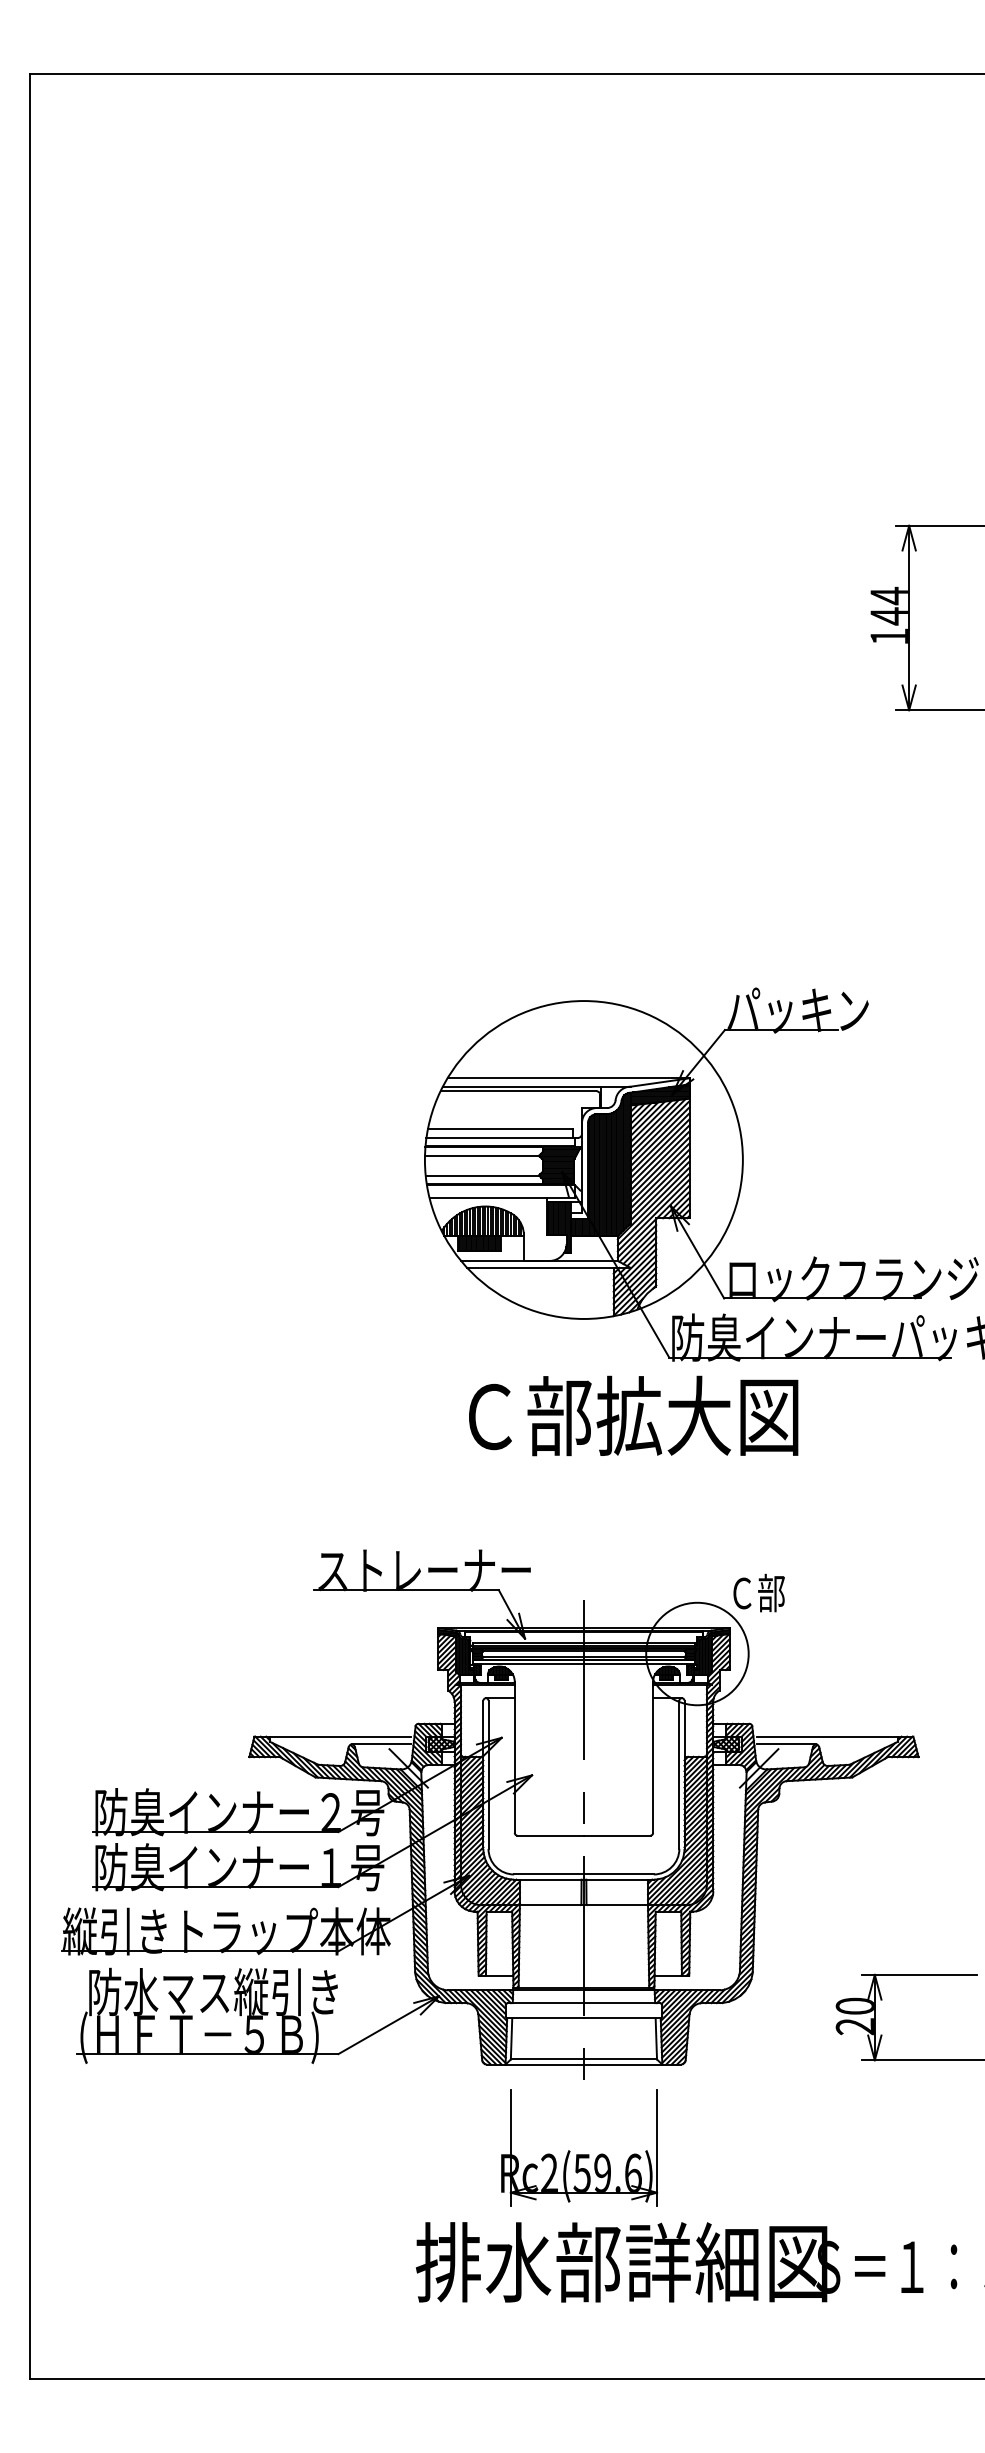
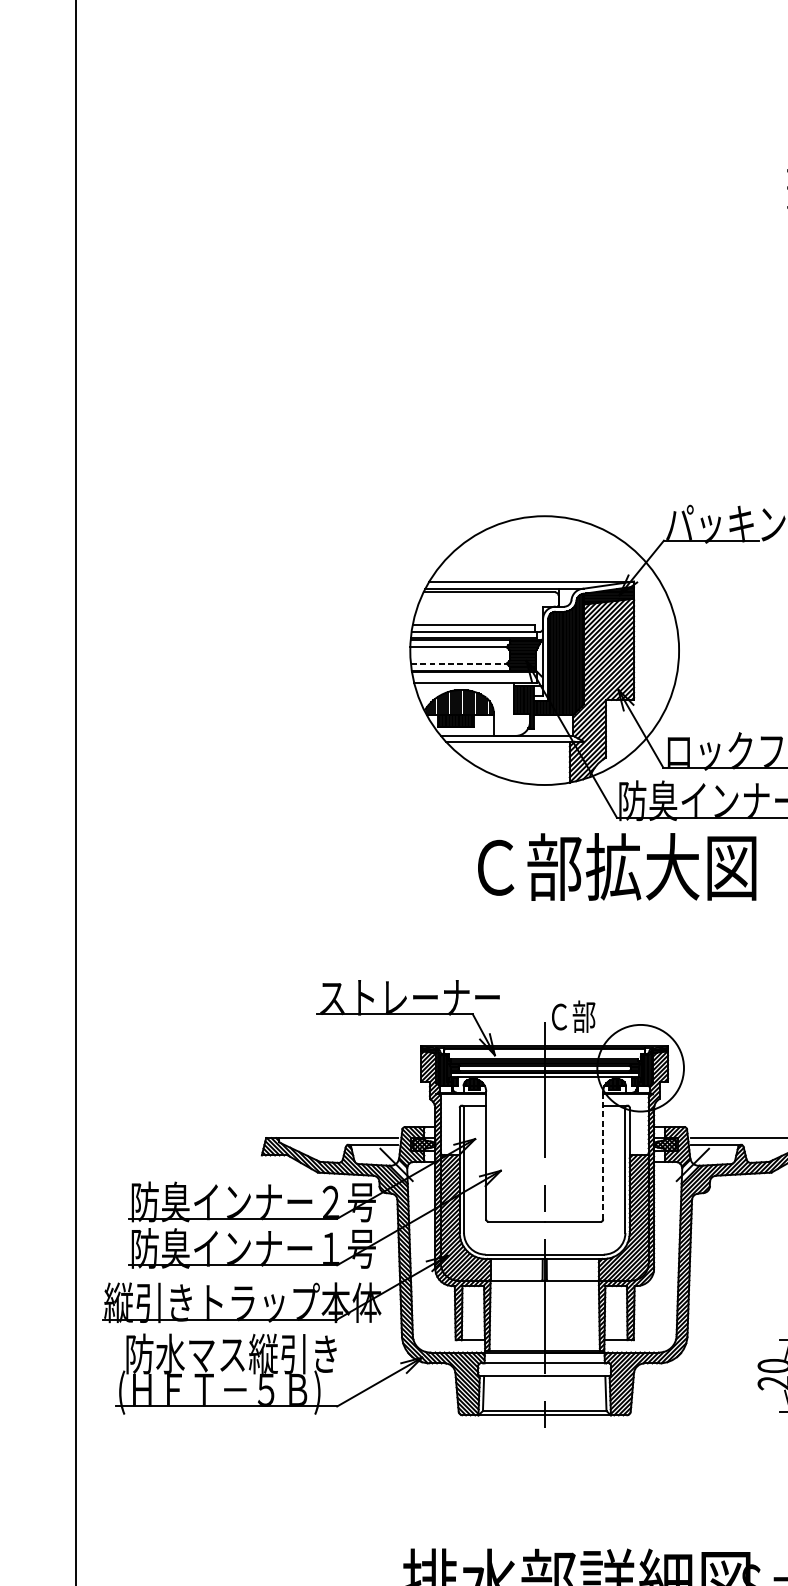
line: (482, 1175) -> (458, 663), solid -> dashed
text: (633, 1415) -> (617, 866), moved
text: (758, 1592) -> (573, 1016), moved
line: (653, 1757) -> (603, 1155), solid -> dashed
part: (579, 2154) -> (540, 1491), removed

